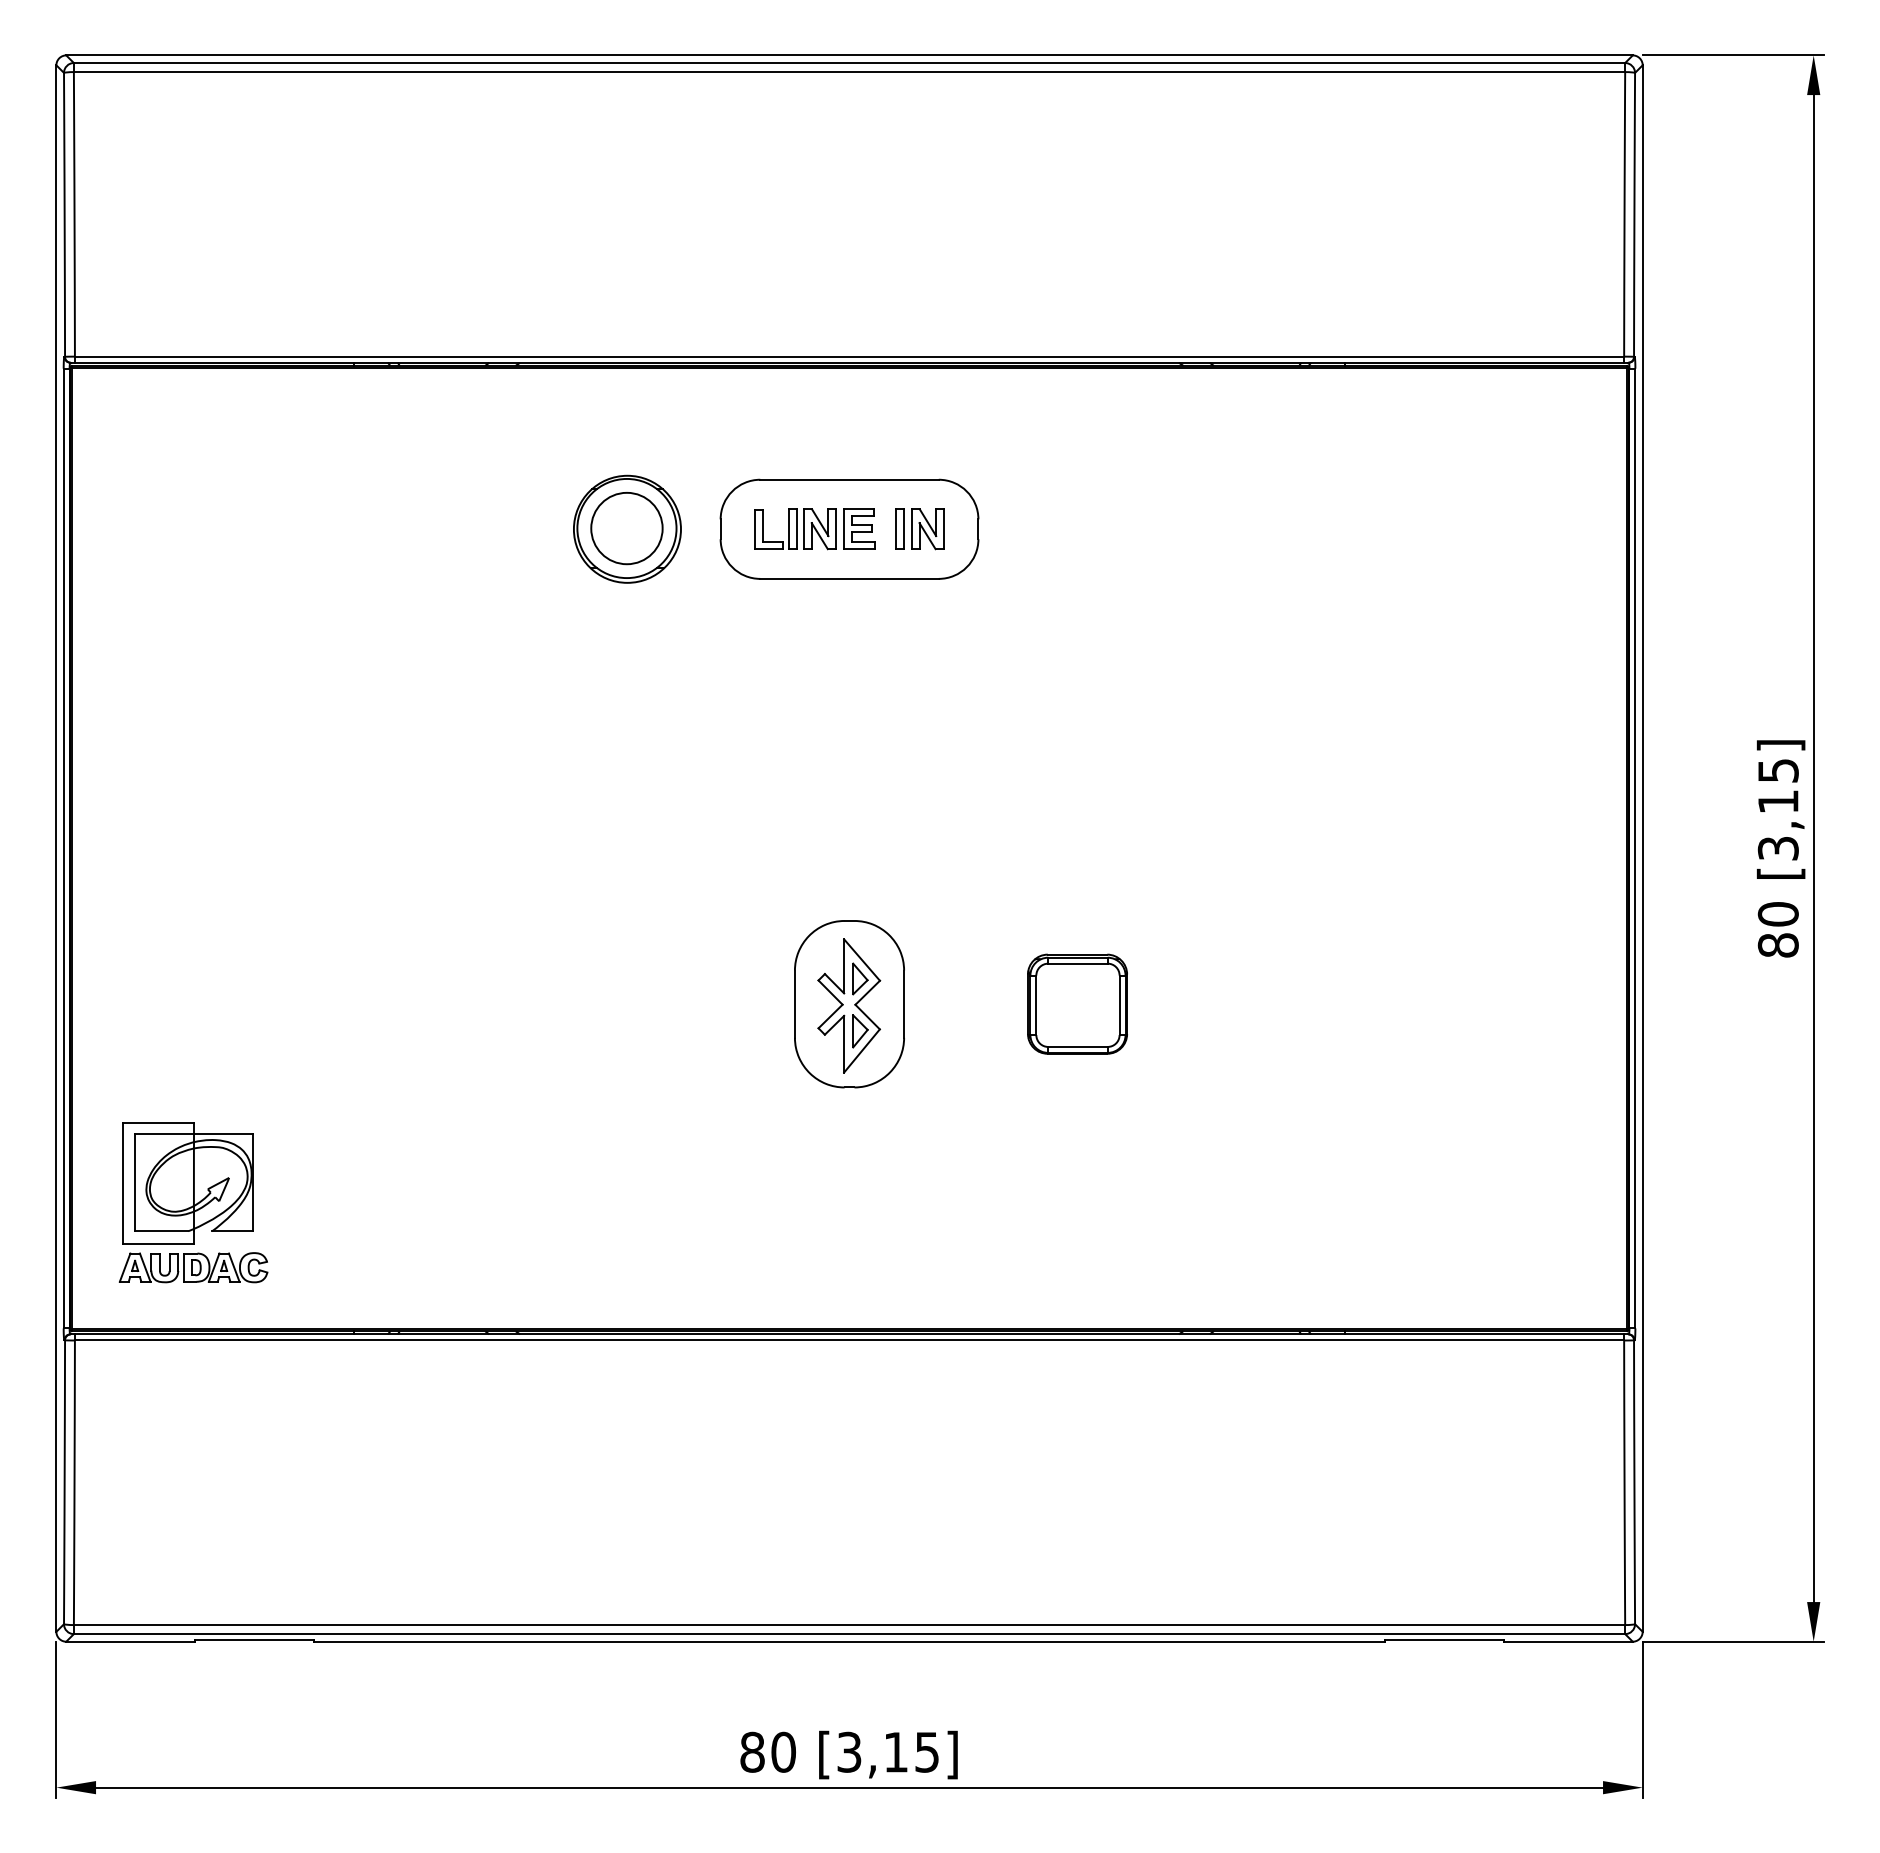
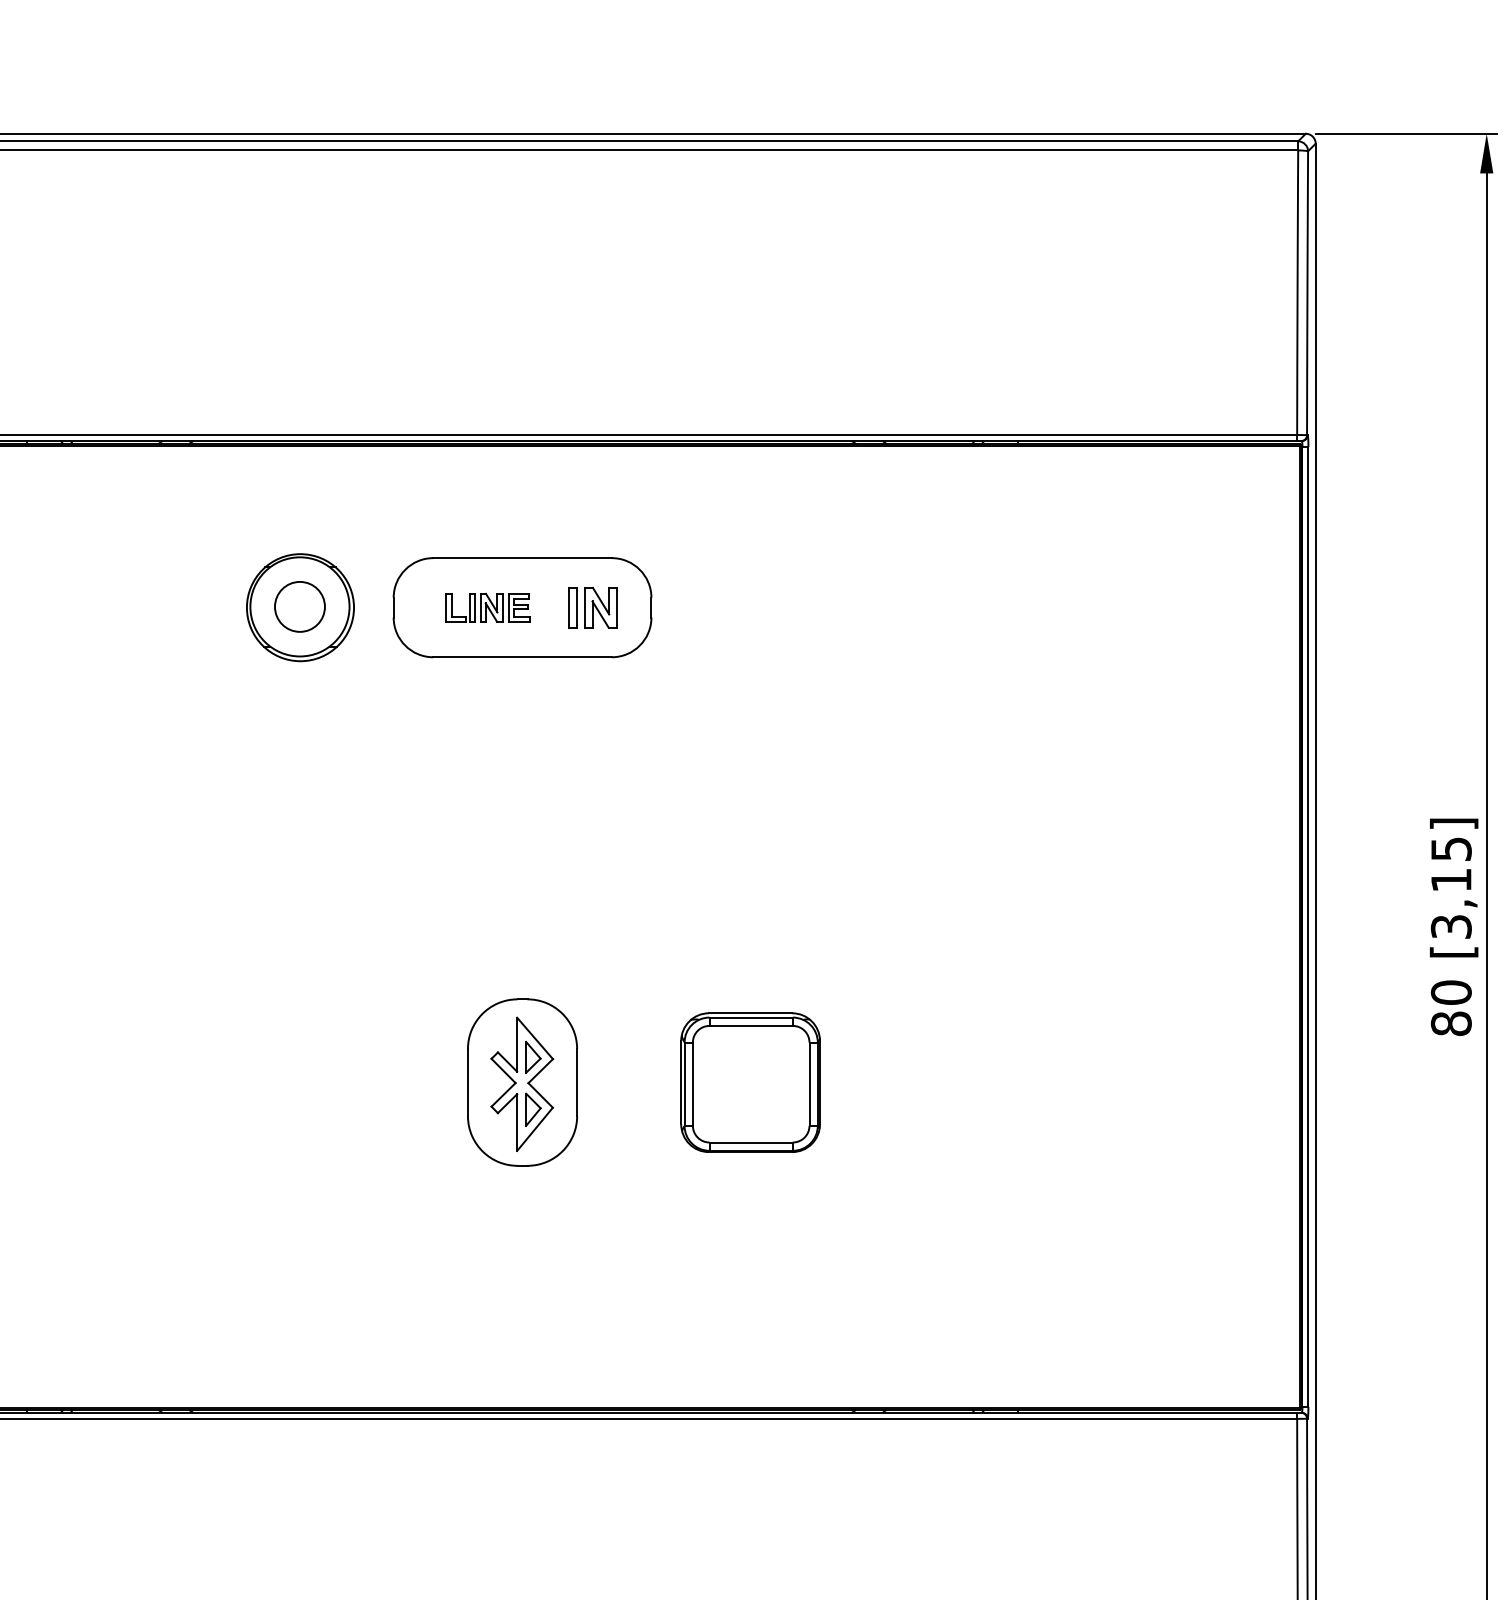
circle: (626, 528) -> (299, 606), size x0.7
part: (814, 529) -> (487, 607), size x0.7
part: (1077, 1003) -> (750, 1081), size x1.4

